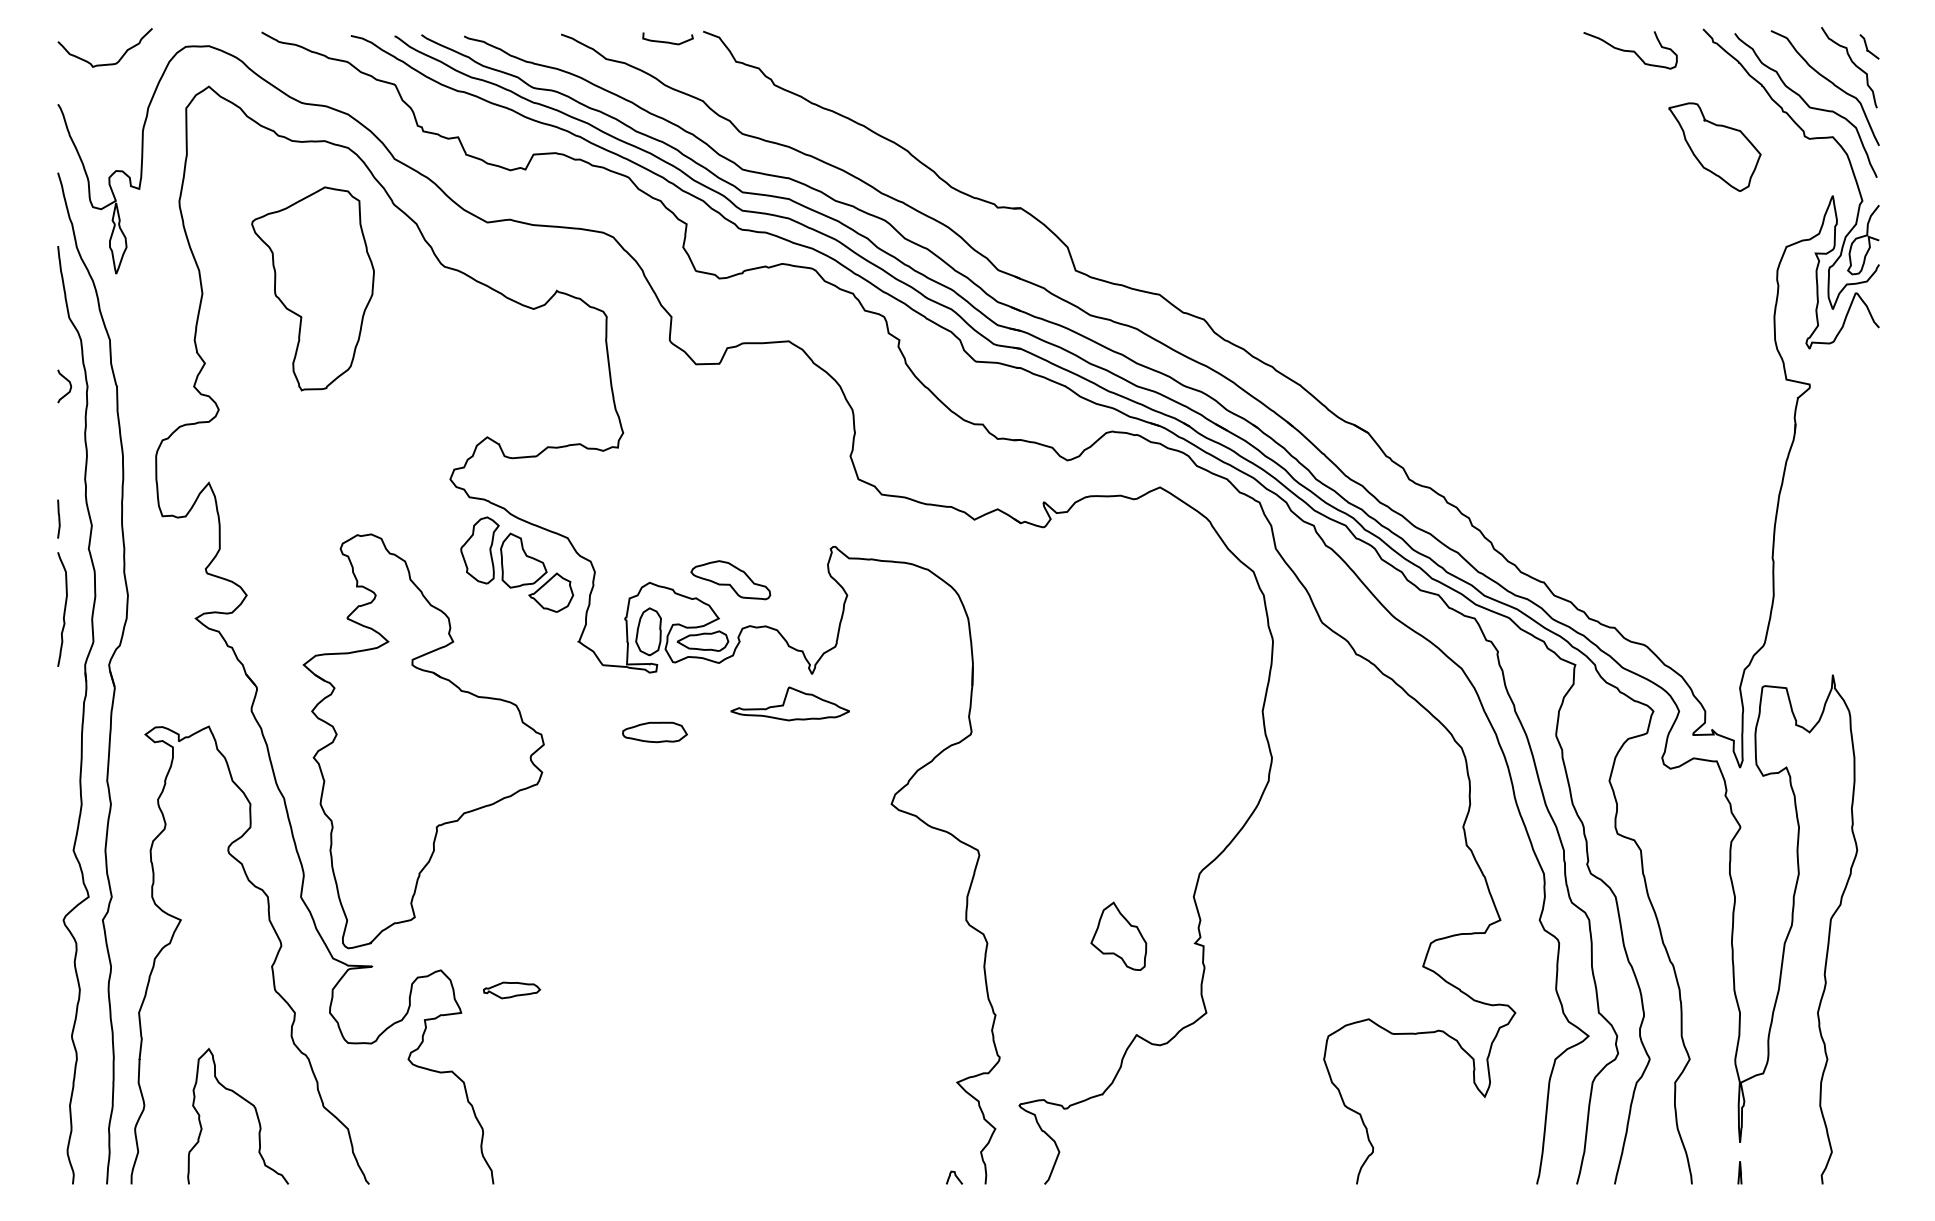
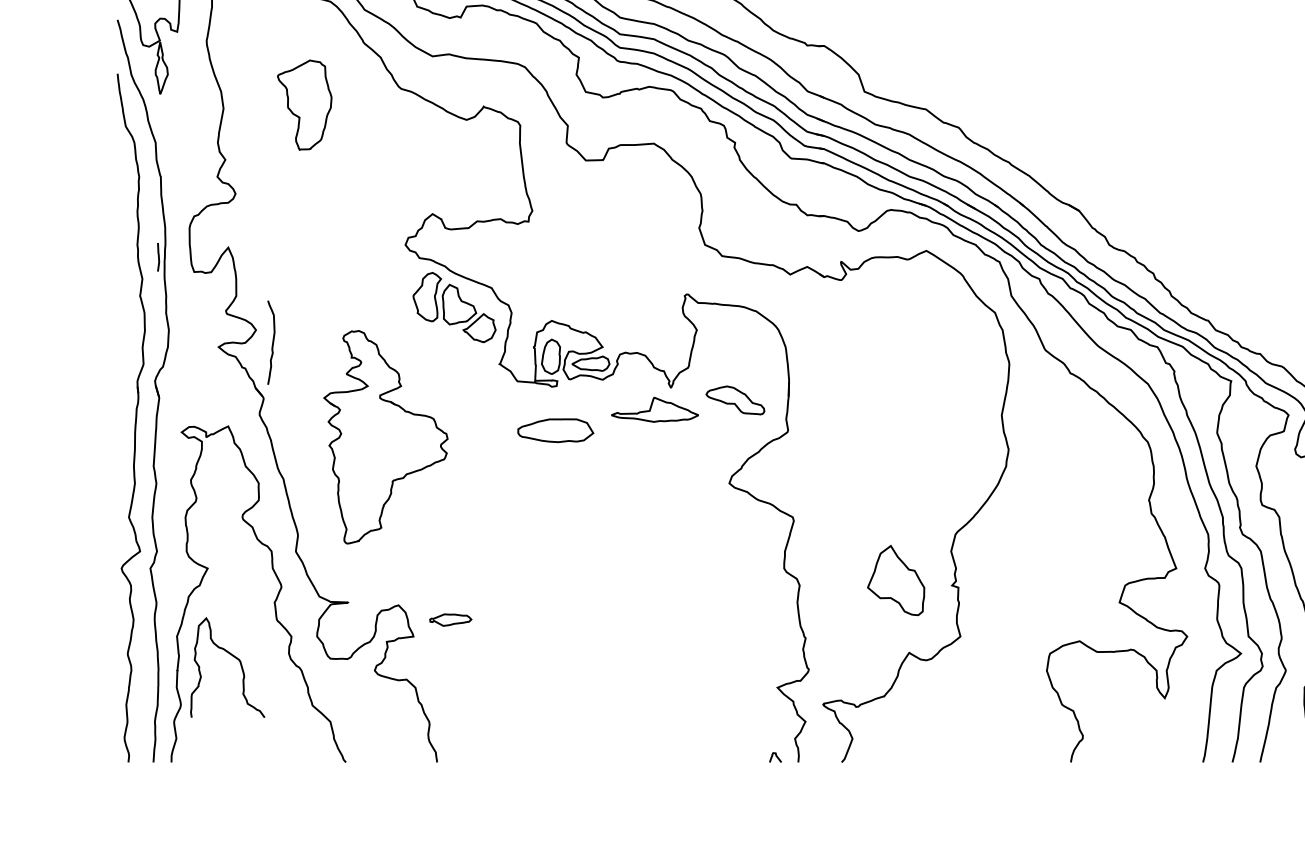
part: (312, 288) -> (304, 104), size x0.6
curve: (69, 384) -> (125, 175), removed
line: (58, 518) -> (158, 256), moved
part: (730, 580) -> (735, 400), moved
curve: (64, 609) -> (272, 342), moved
part: (654, 732) -> (555, 430), size x1.6
part: (423, 741) -> (385, 437), size x0.7
part: (1118, 935) -> (895, 579), size x1.4
curve: (248, 1103) -> (235, 658), moved

